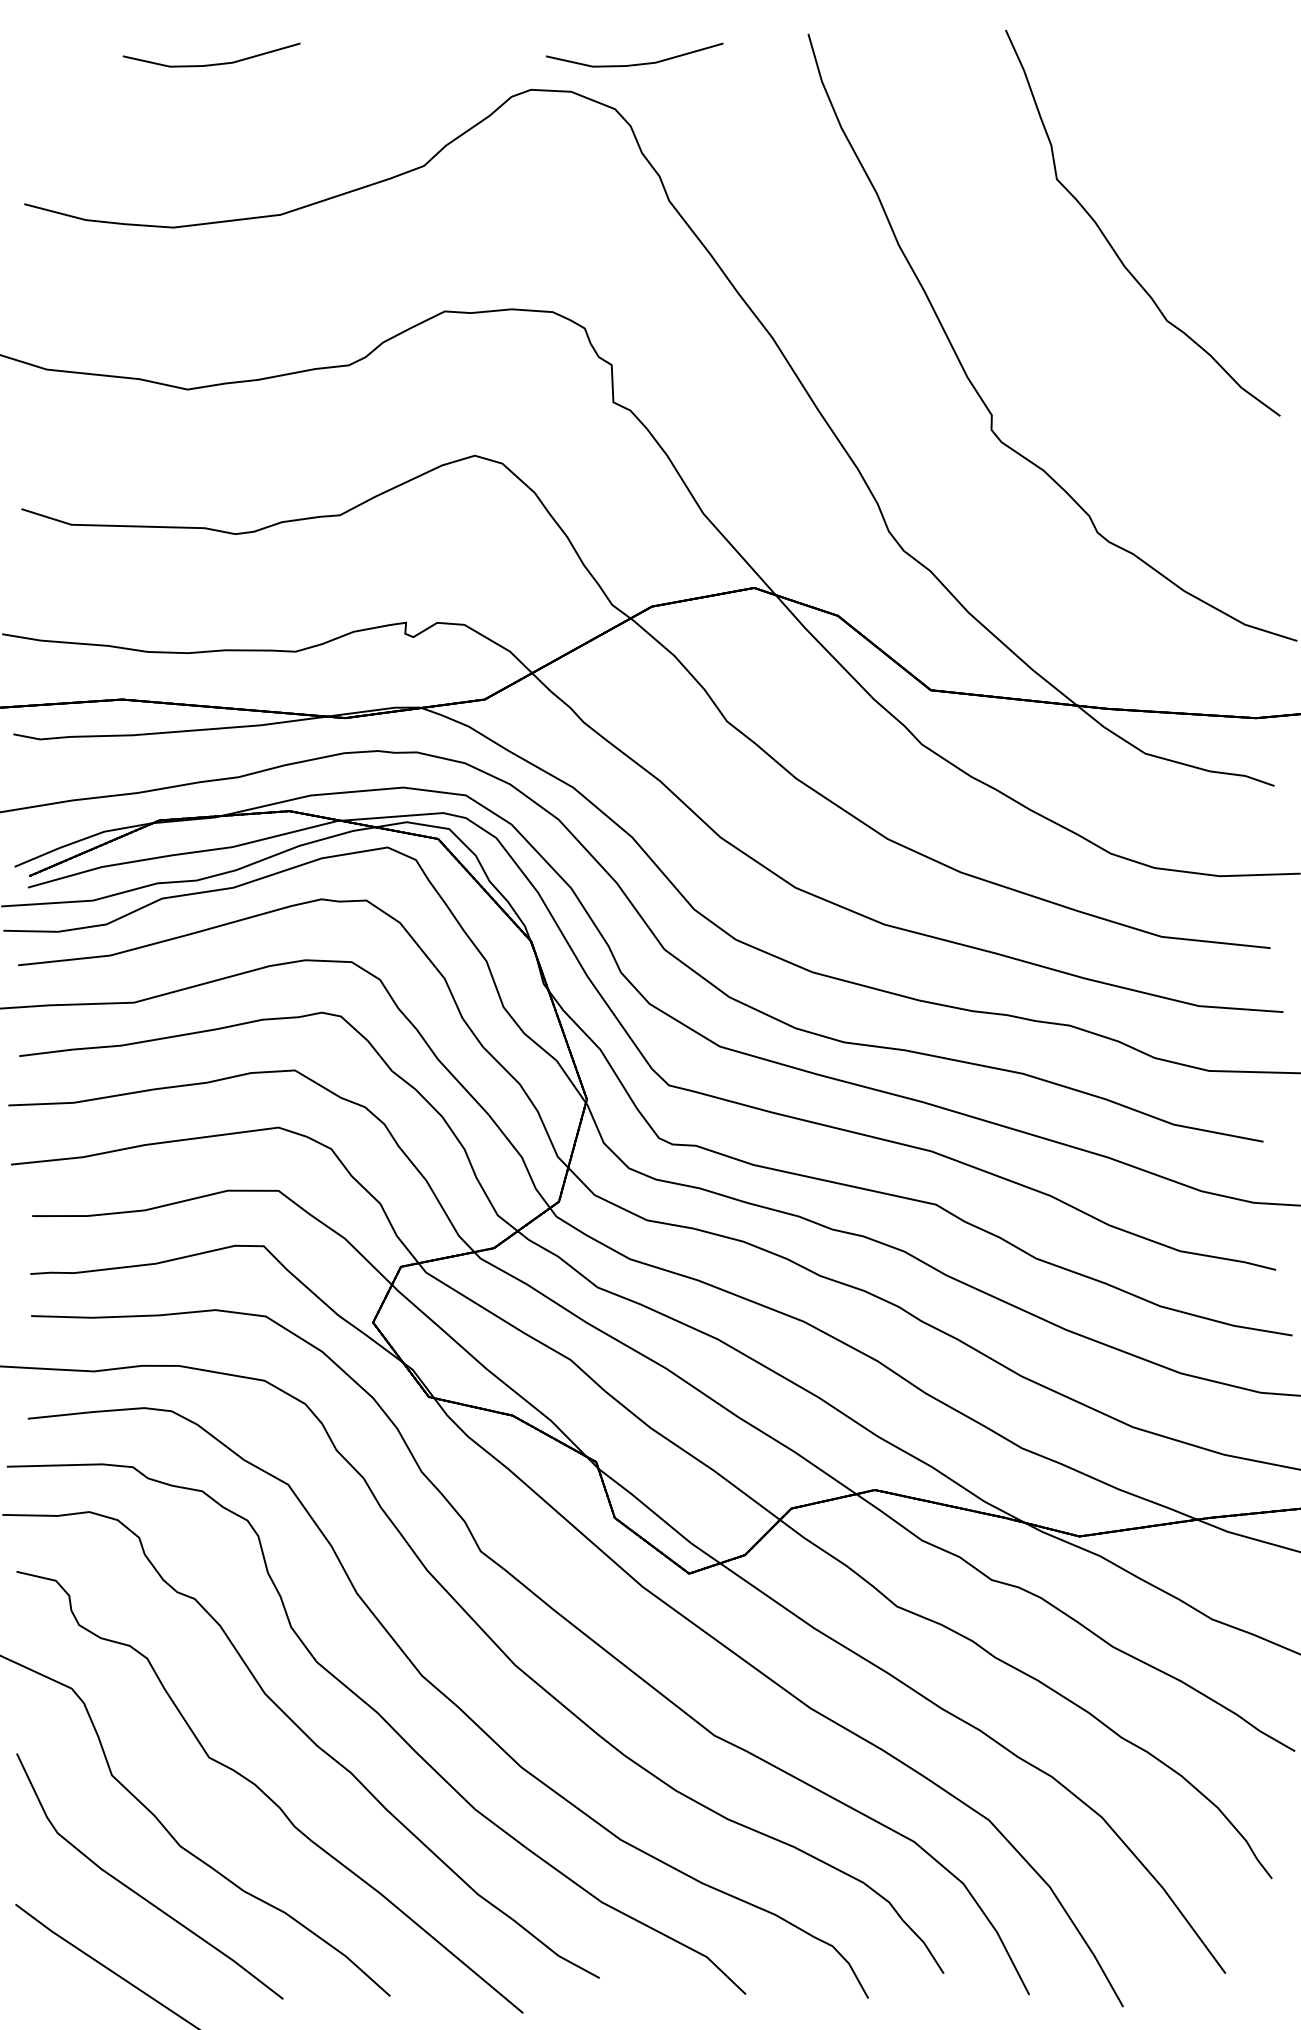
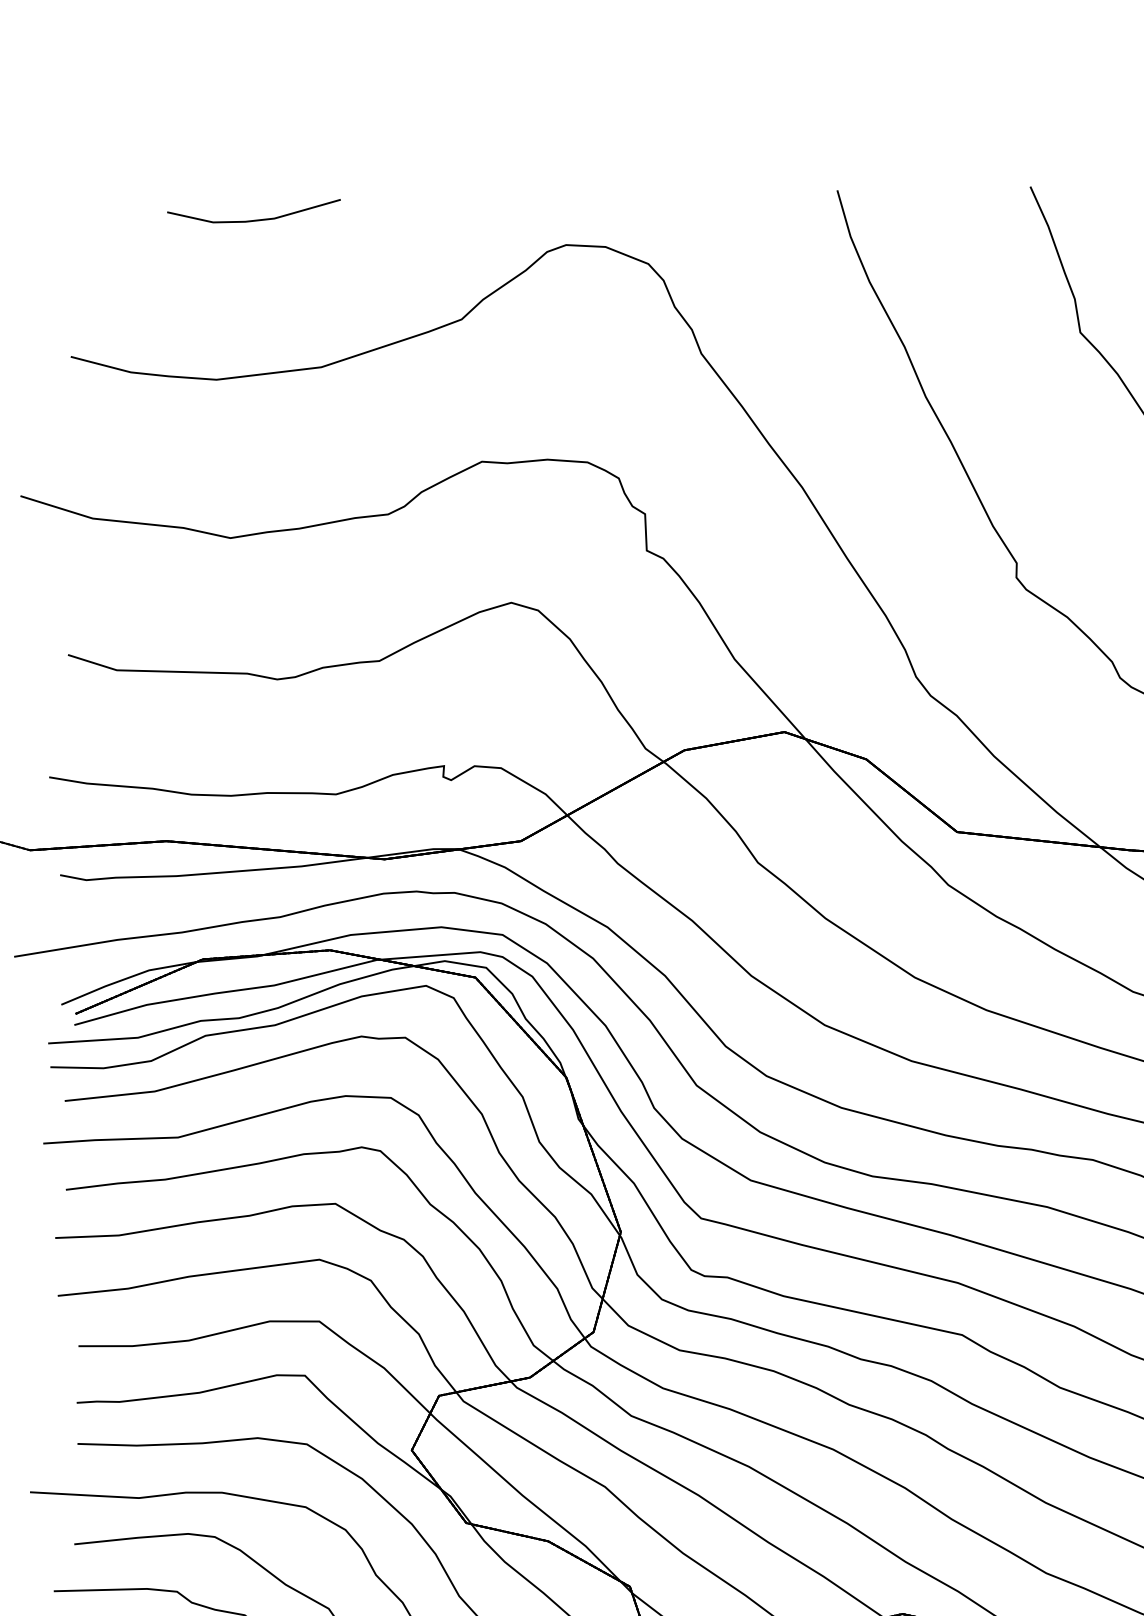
line: (637, 63) -> (670, 219), removed

